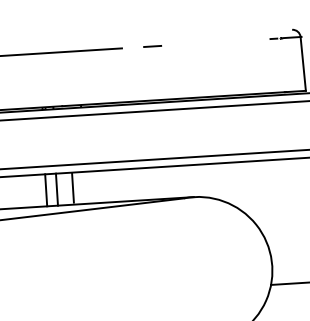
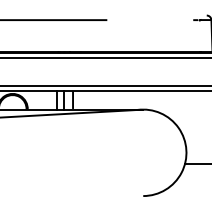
line: (152, 45) -> (124, 19), removed

